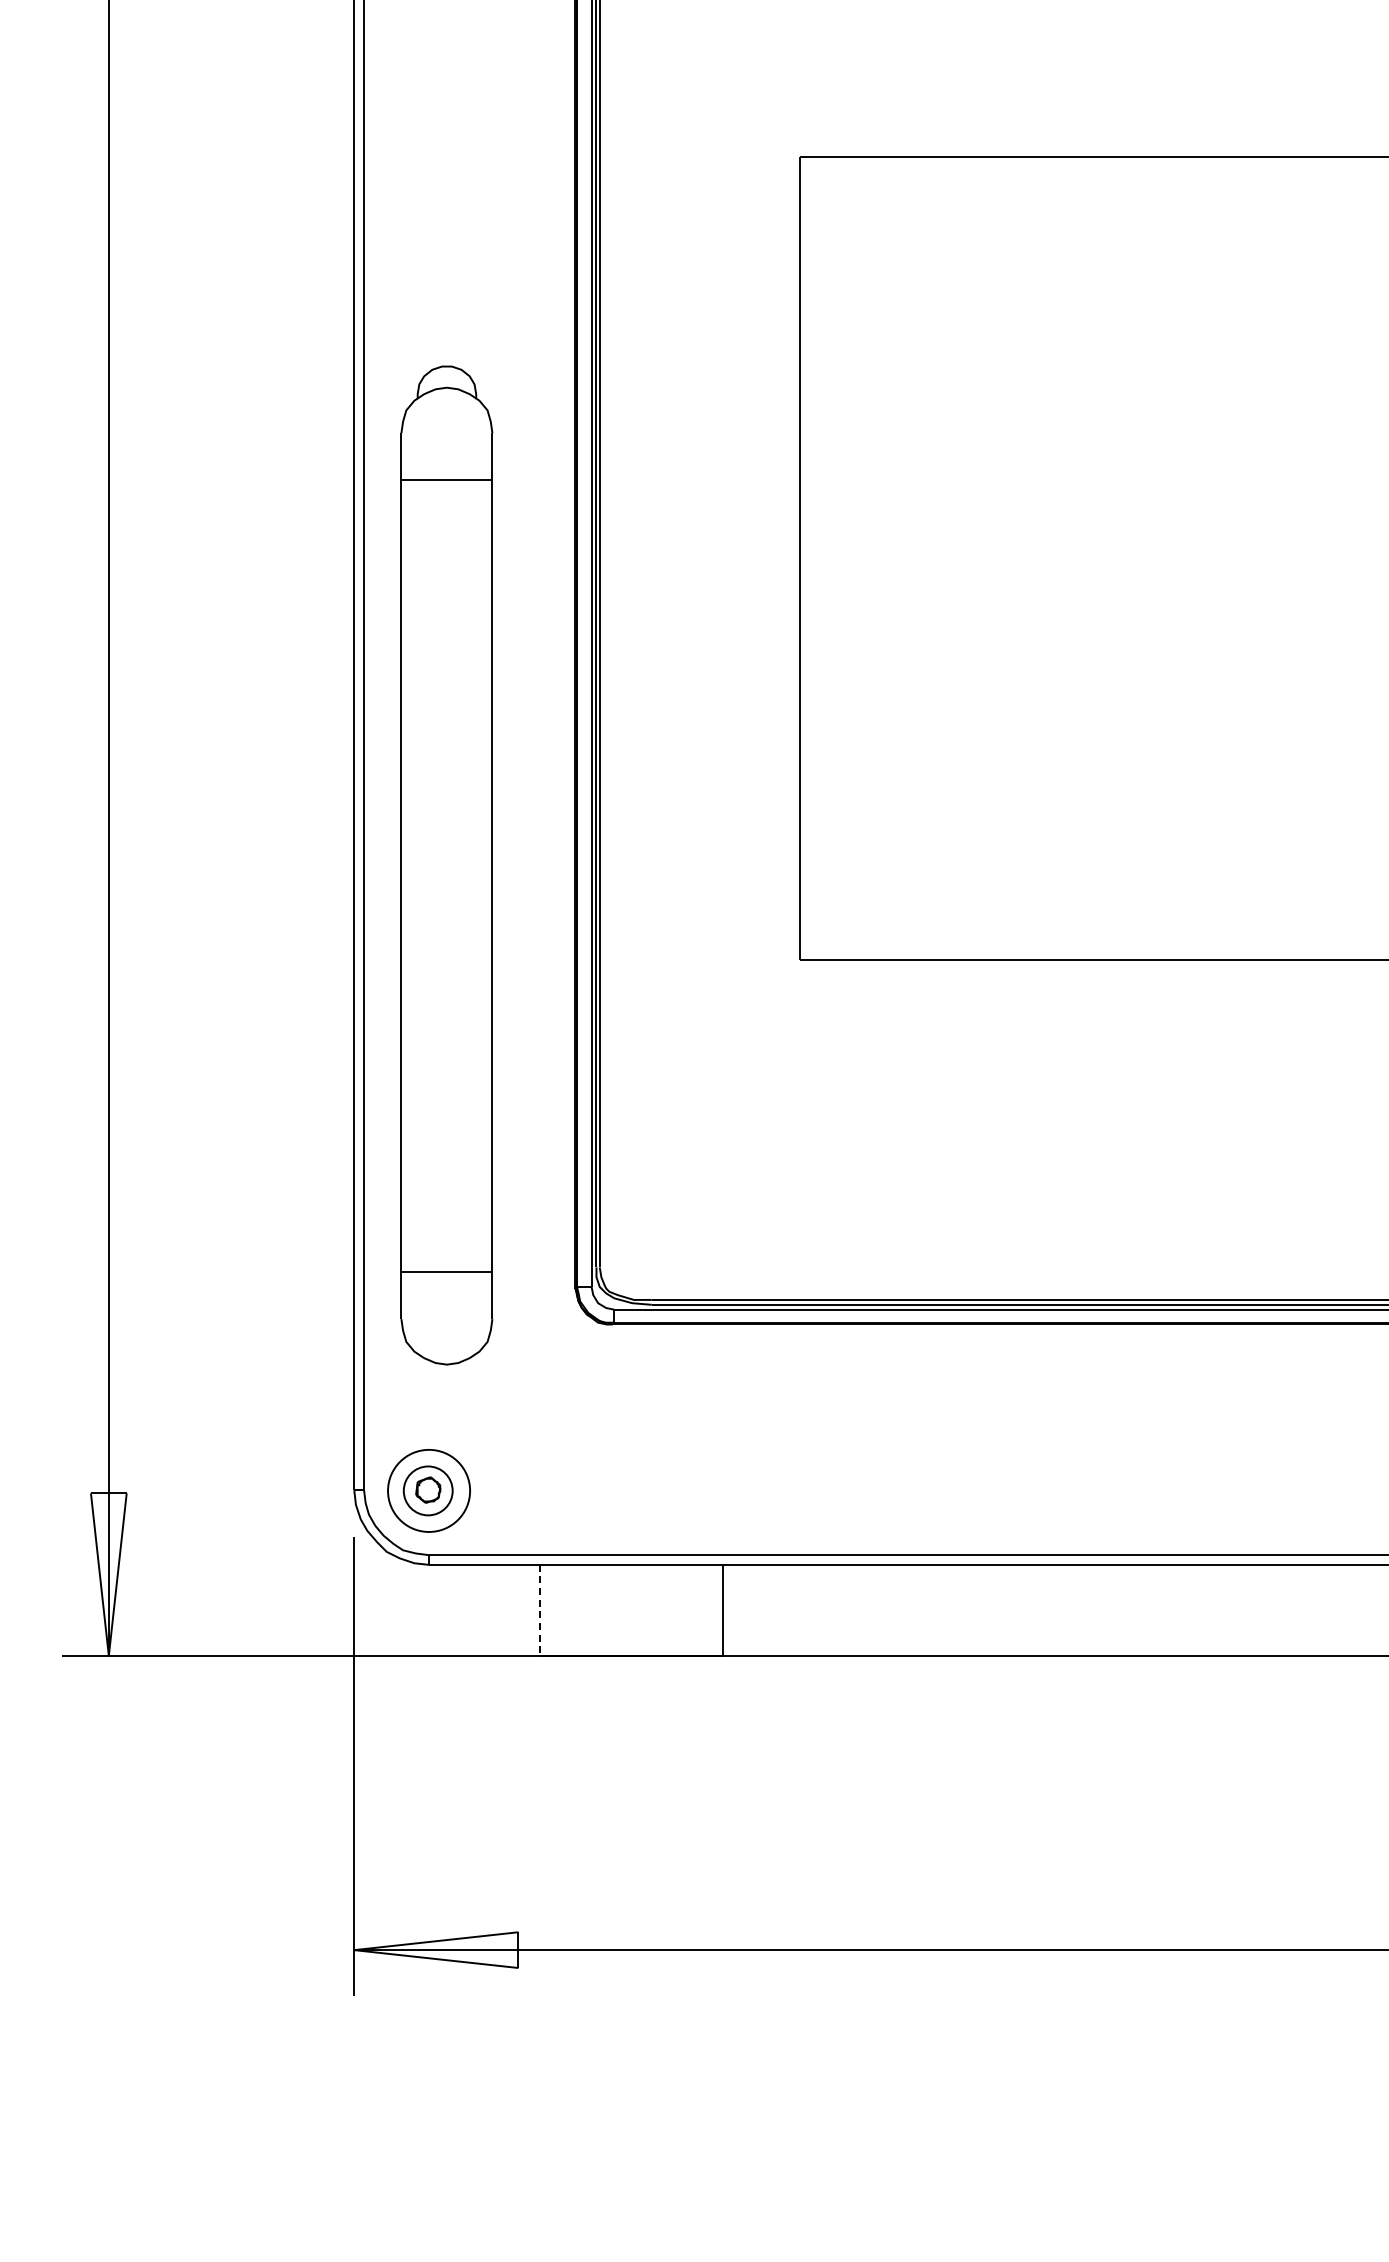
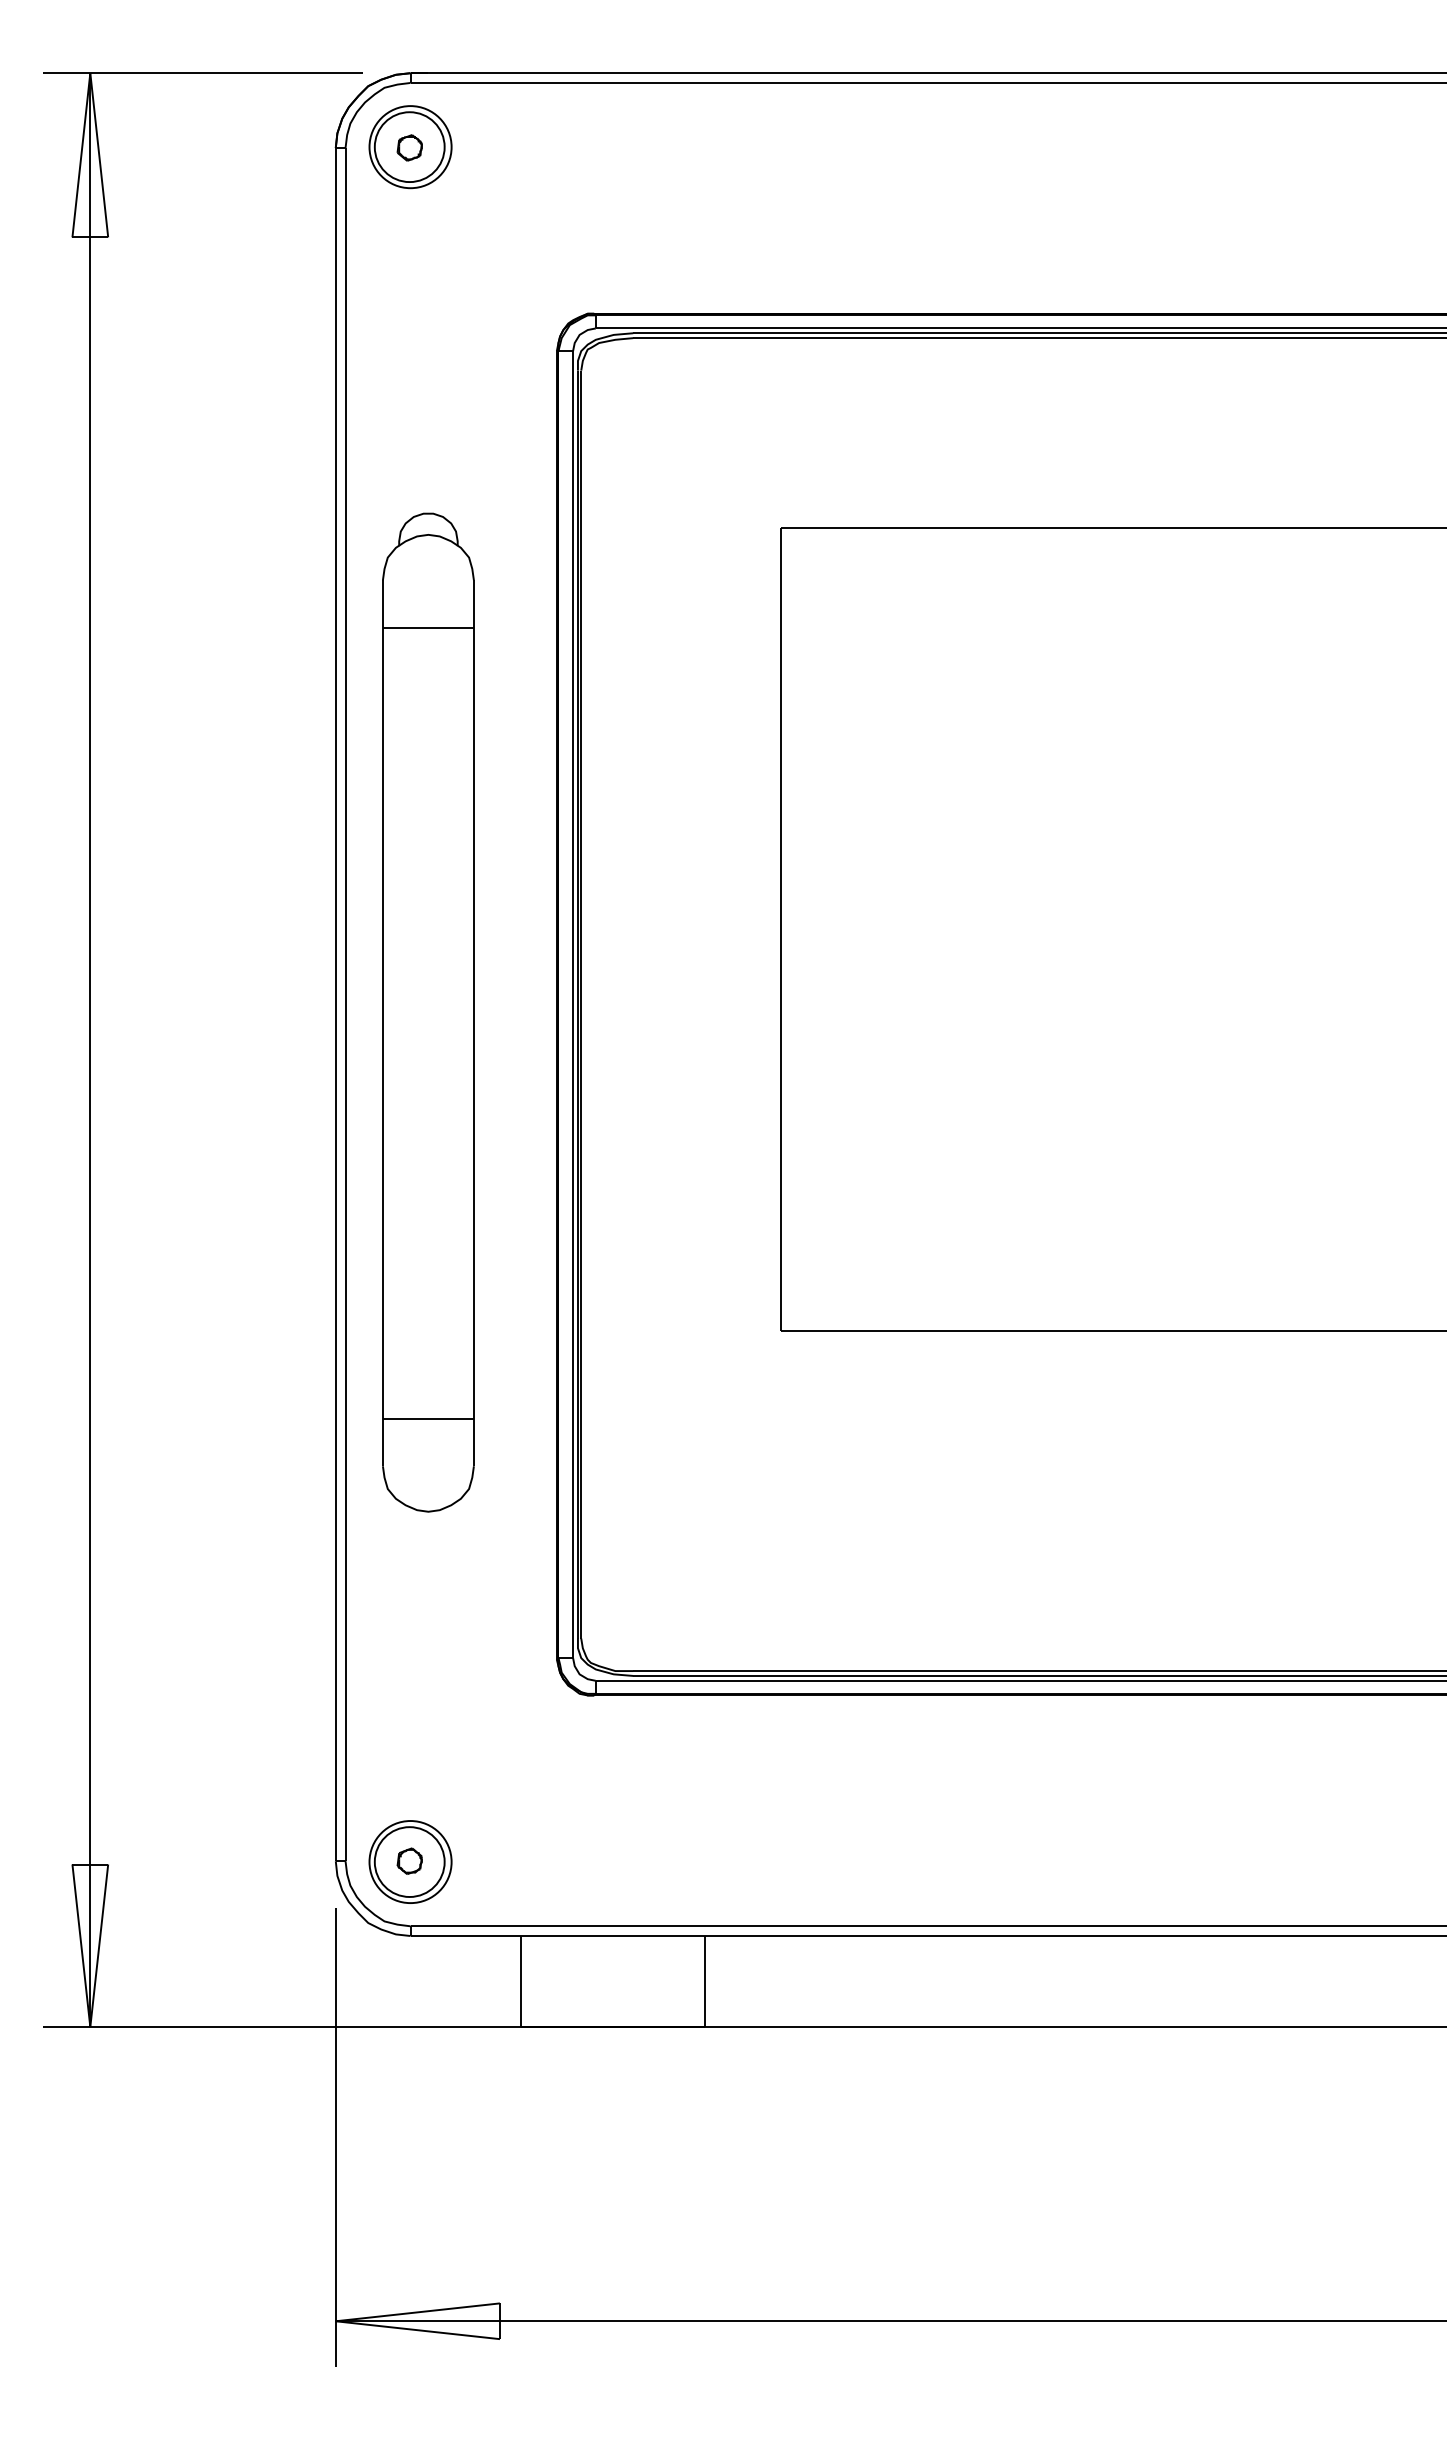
part: (447, 865) -> (428, 1012), moved
circle: (428, 1490) -> (409, 1861), size x1.43
line: (540, 1610) -> (521, 1981), dashed -> solid

